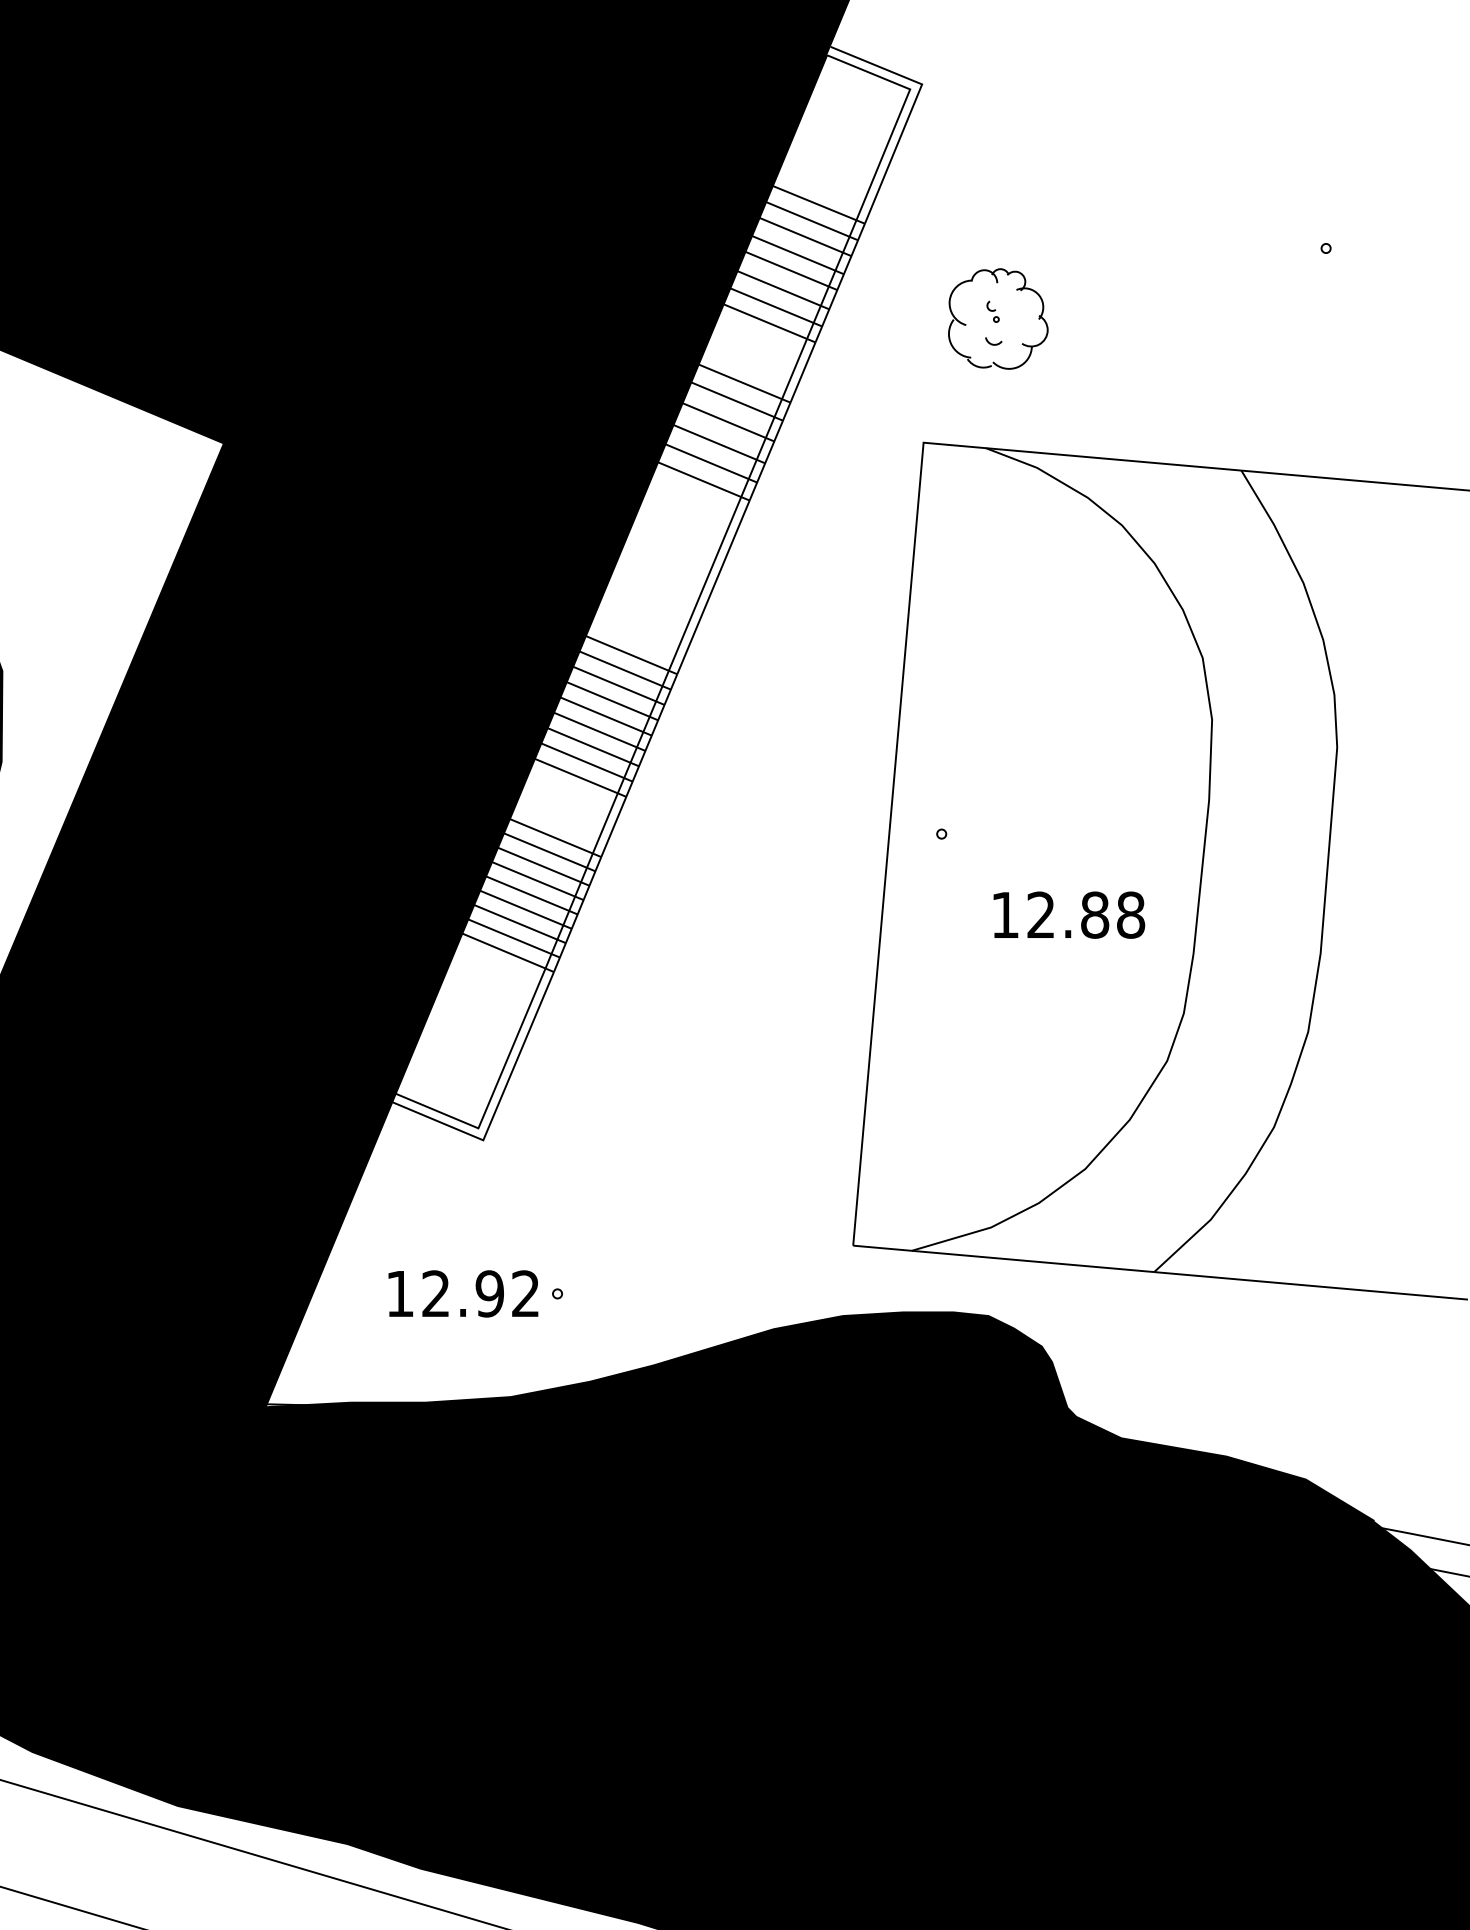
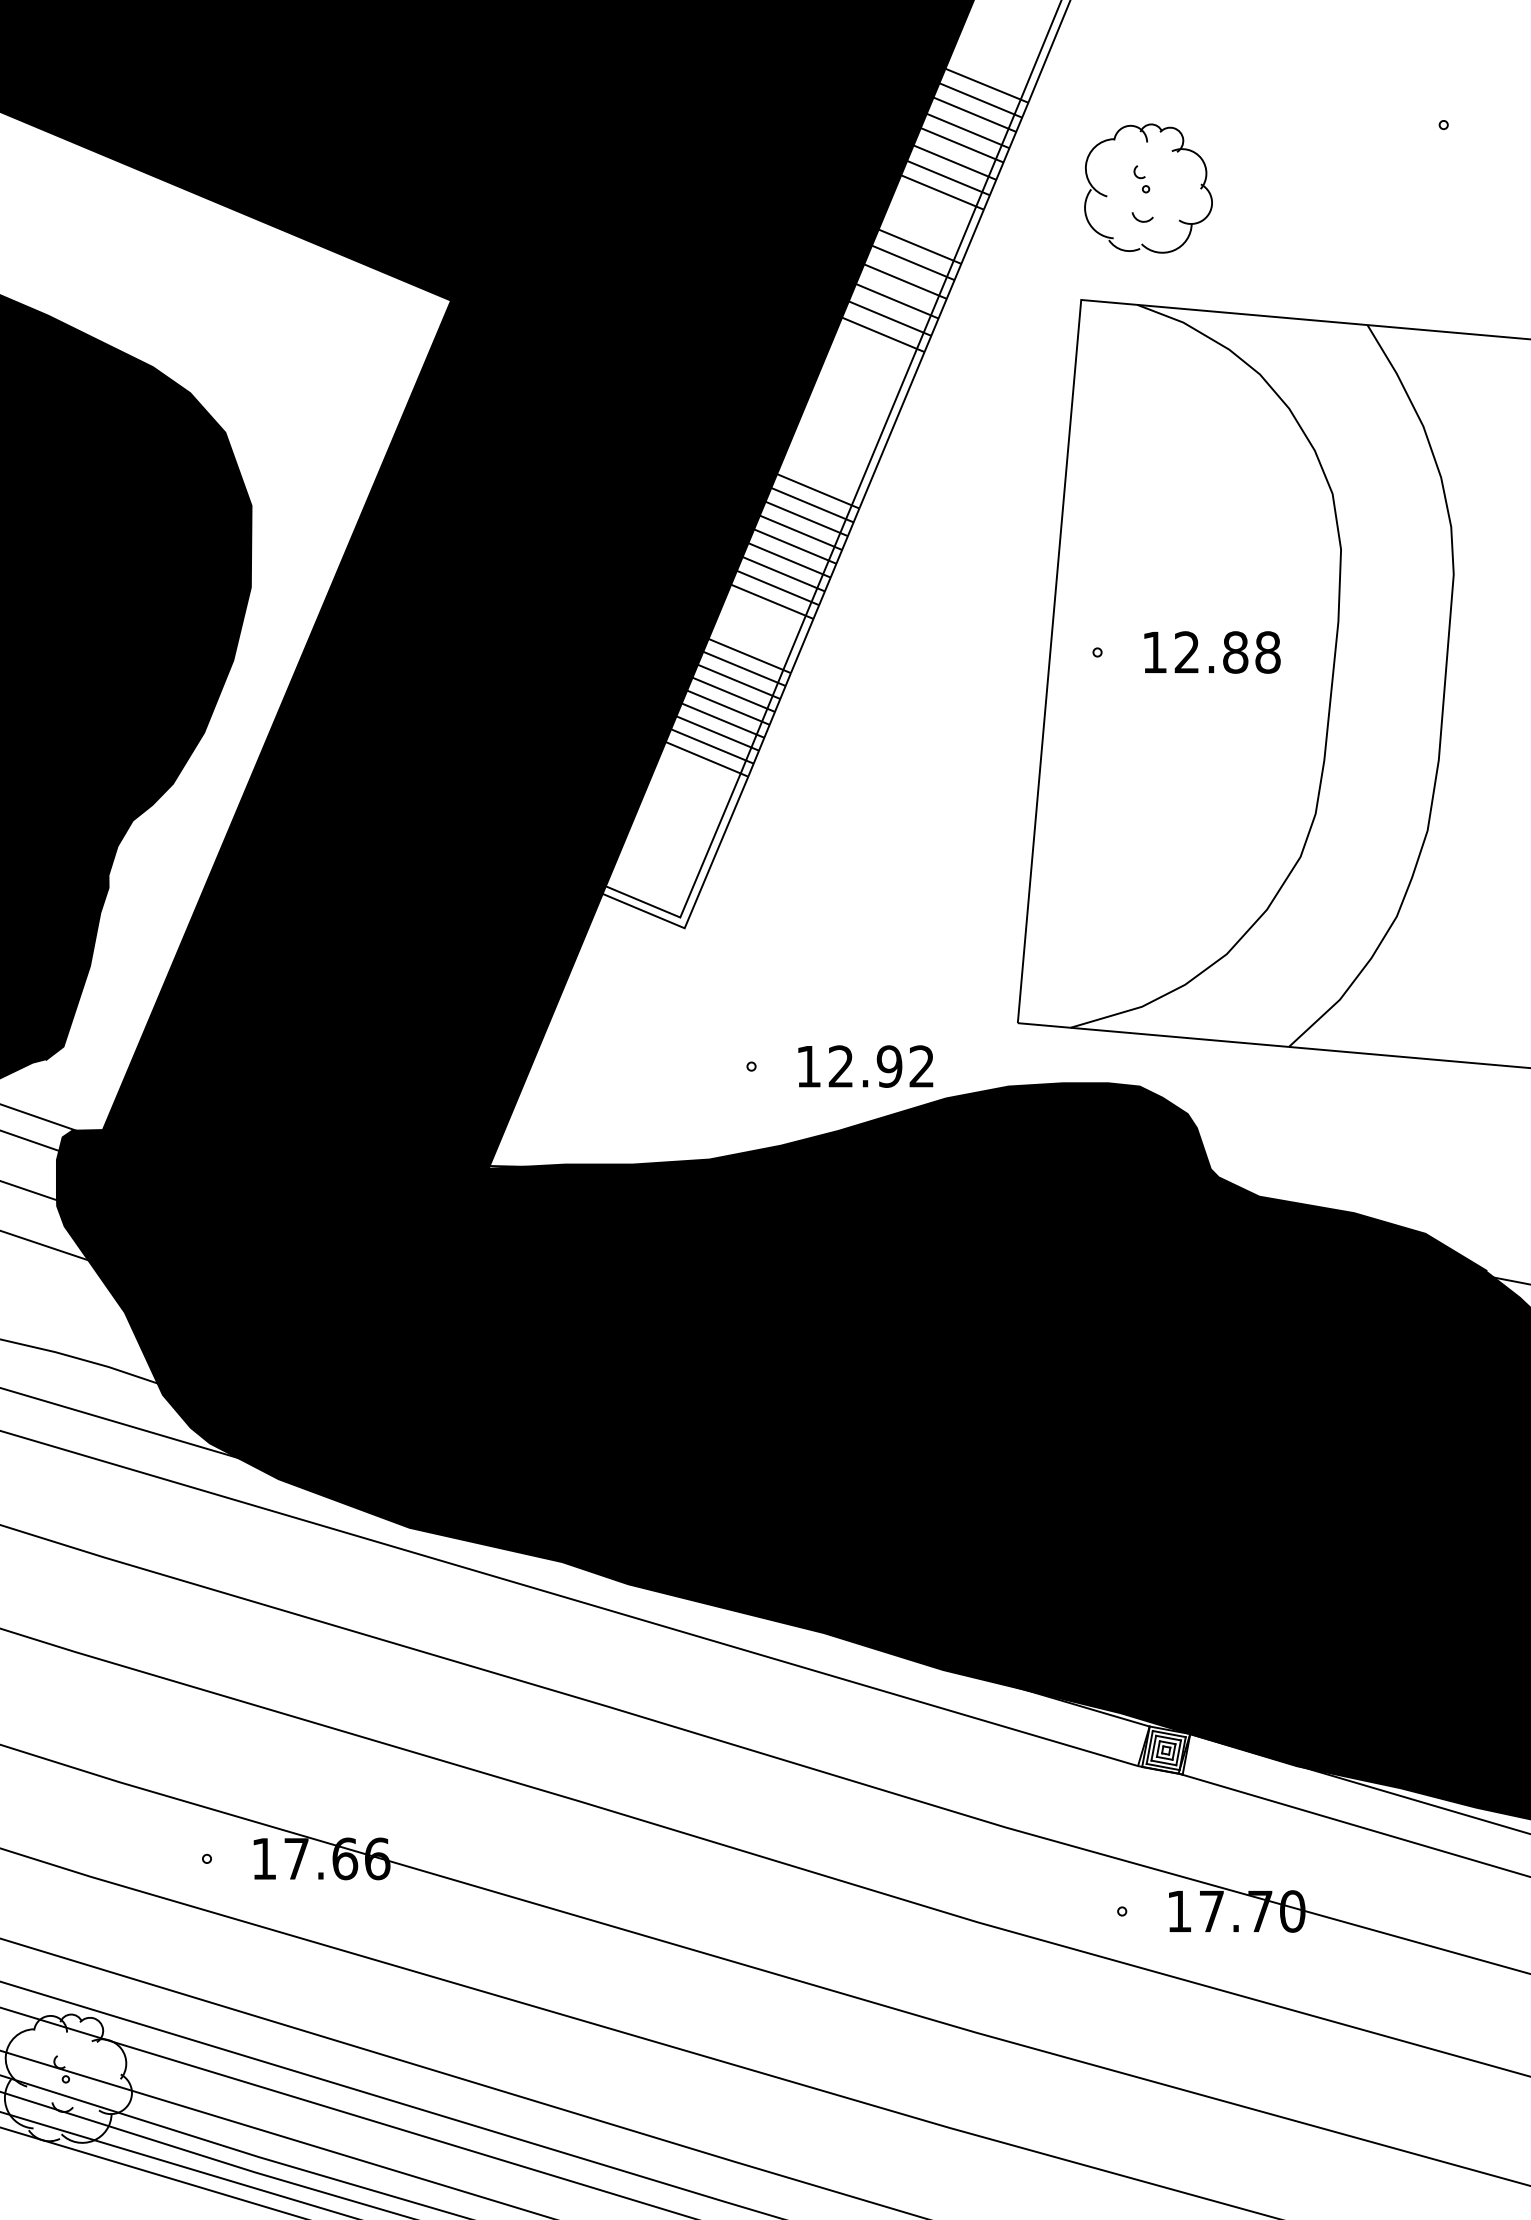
part: (998, 318) -> (1148, 188), size x1.43
text: (1069, 915) -> (1212, 652), moved
text: (463, 1293) -> (865, 1066), moved

